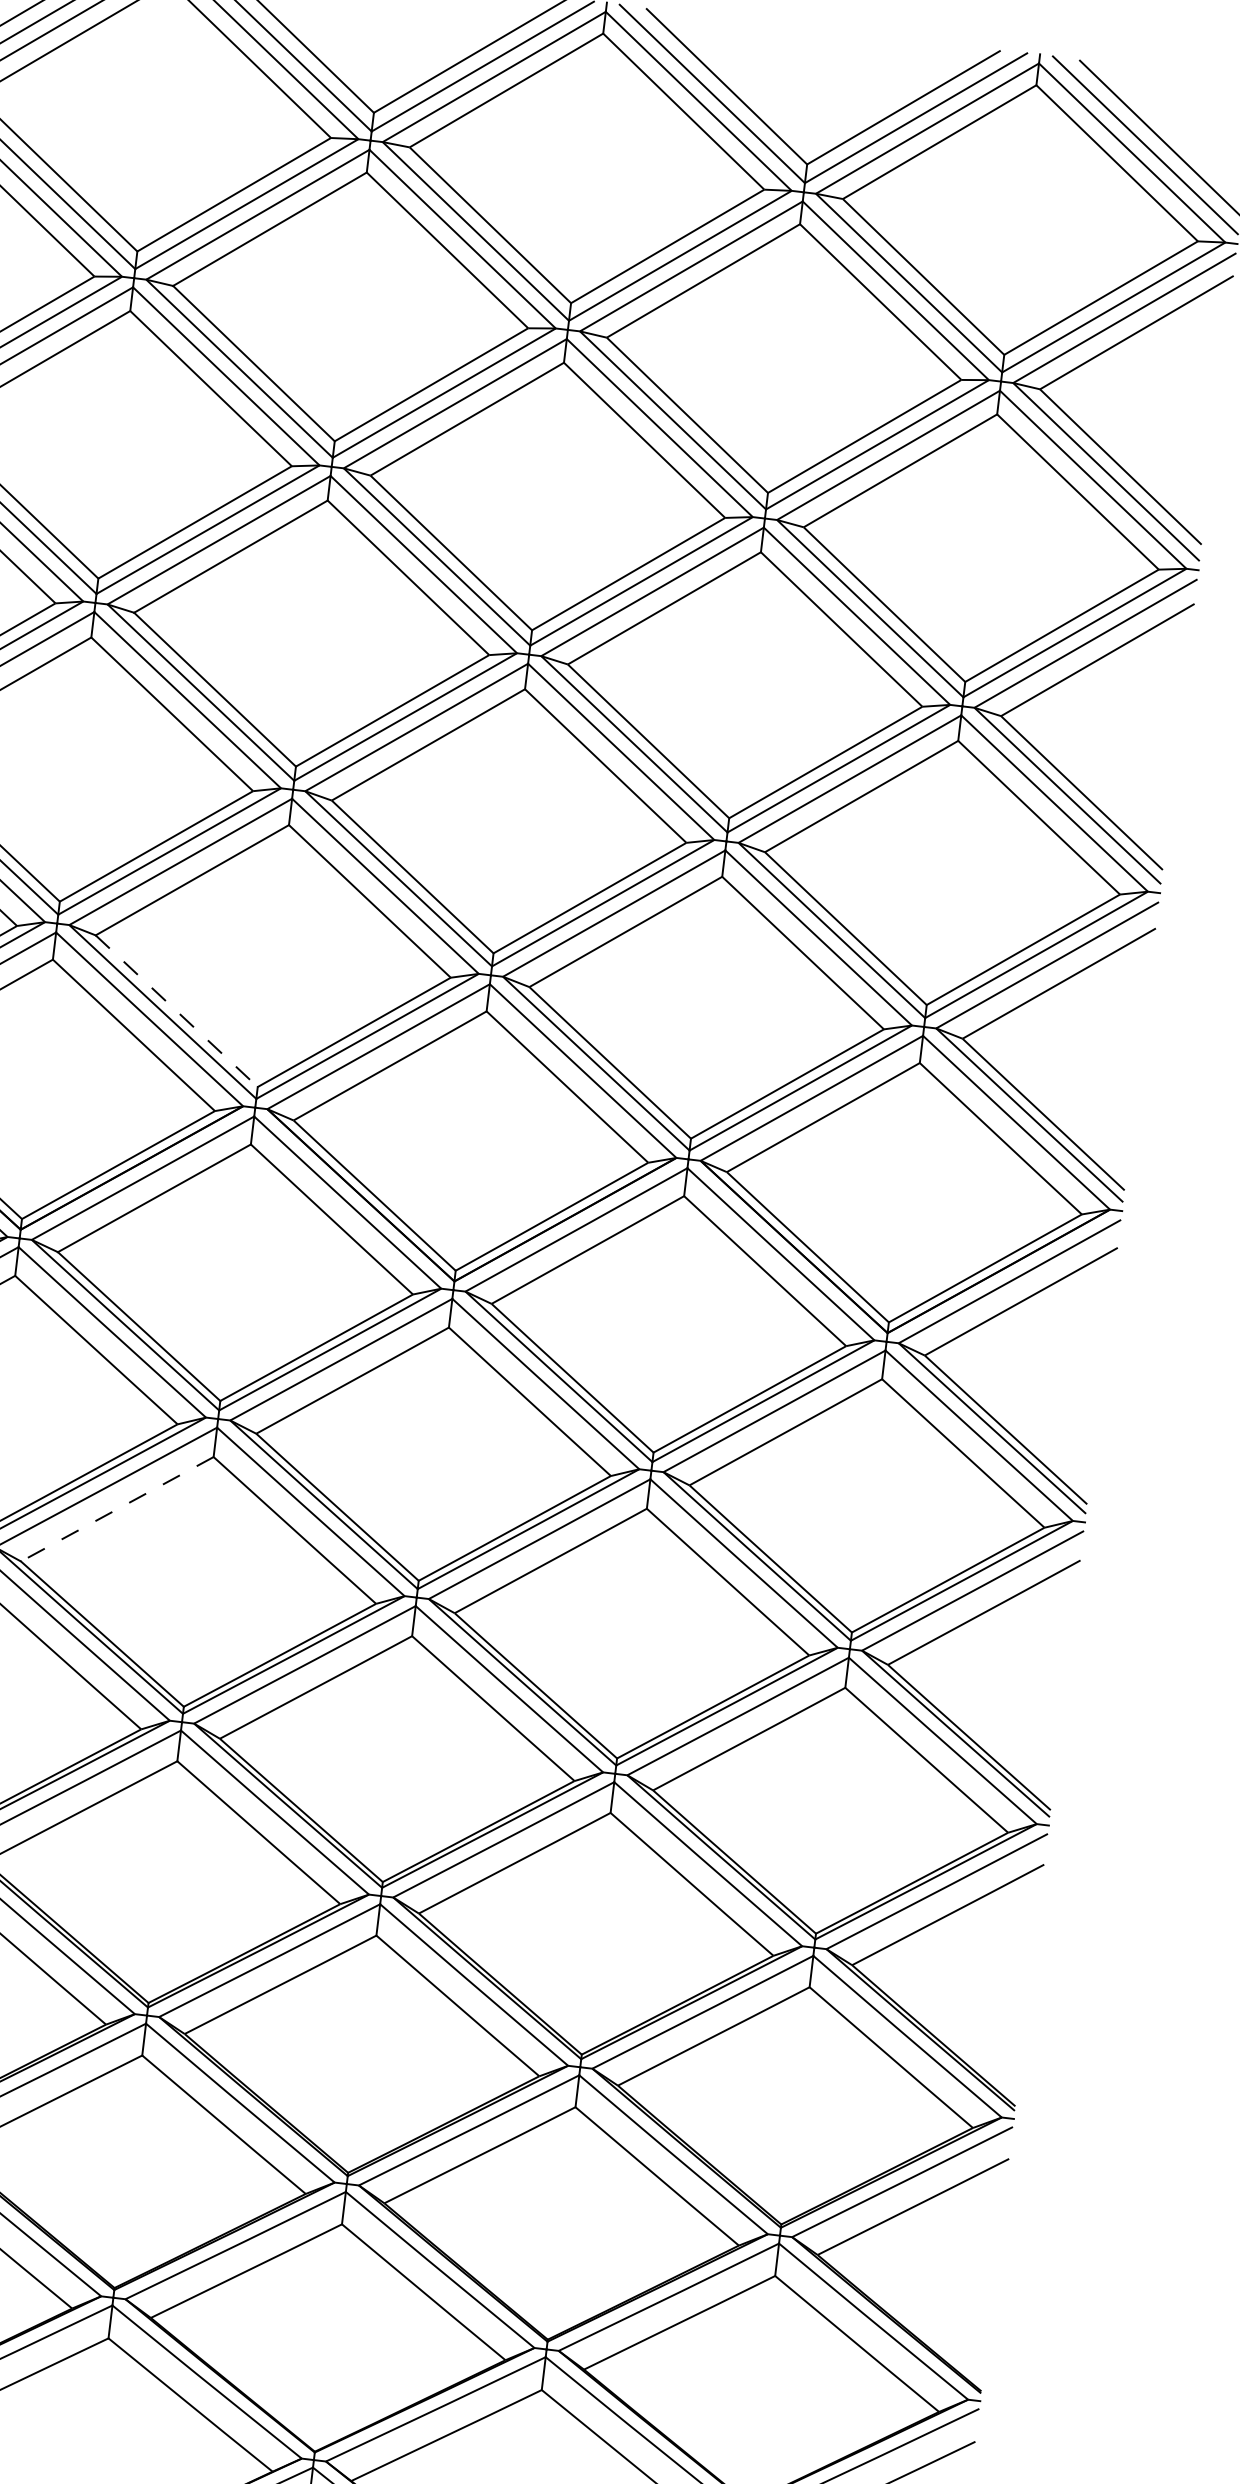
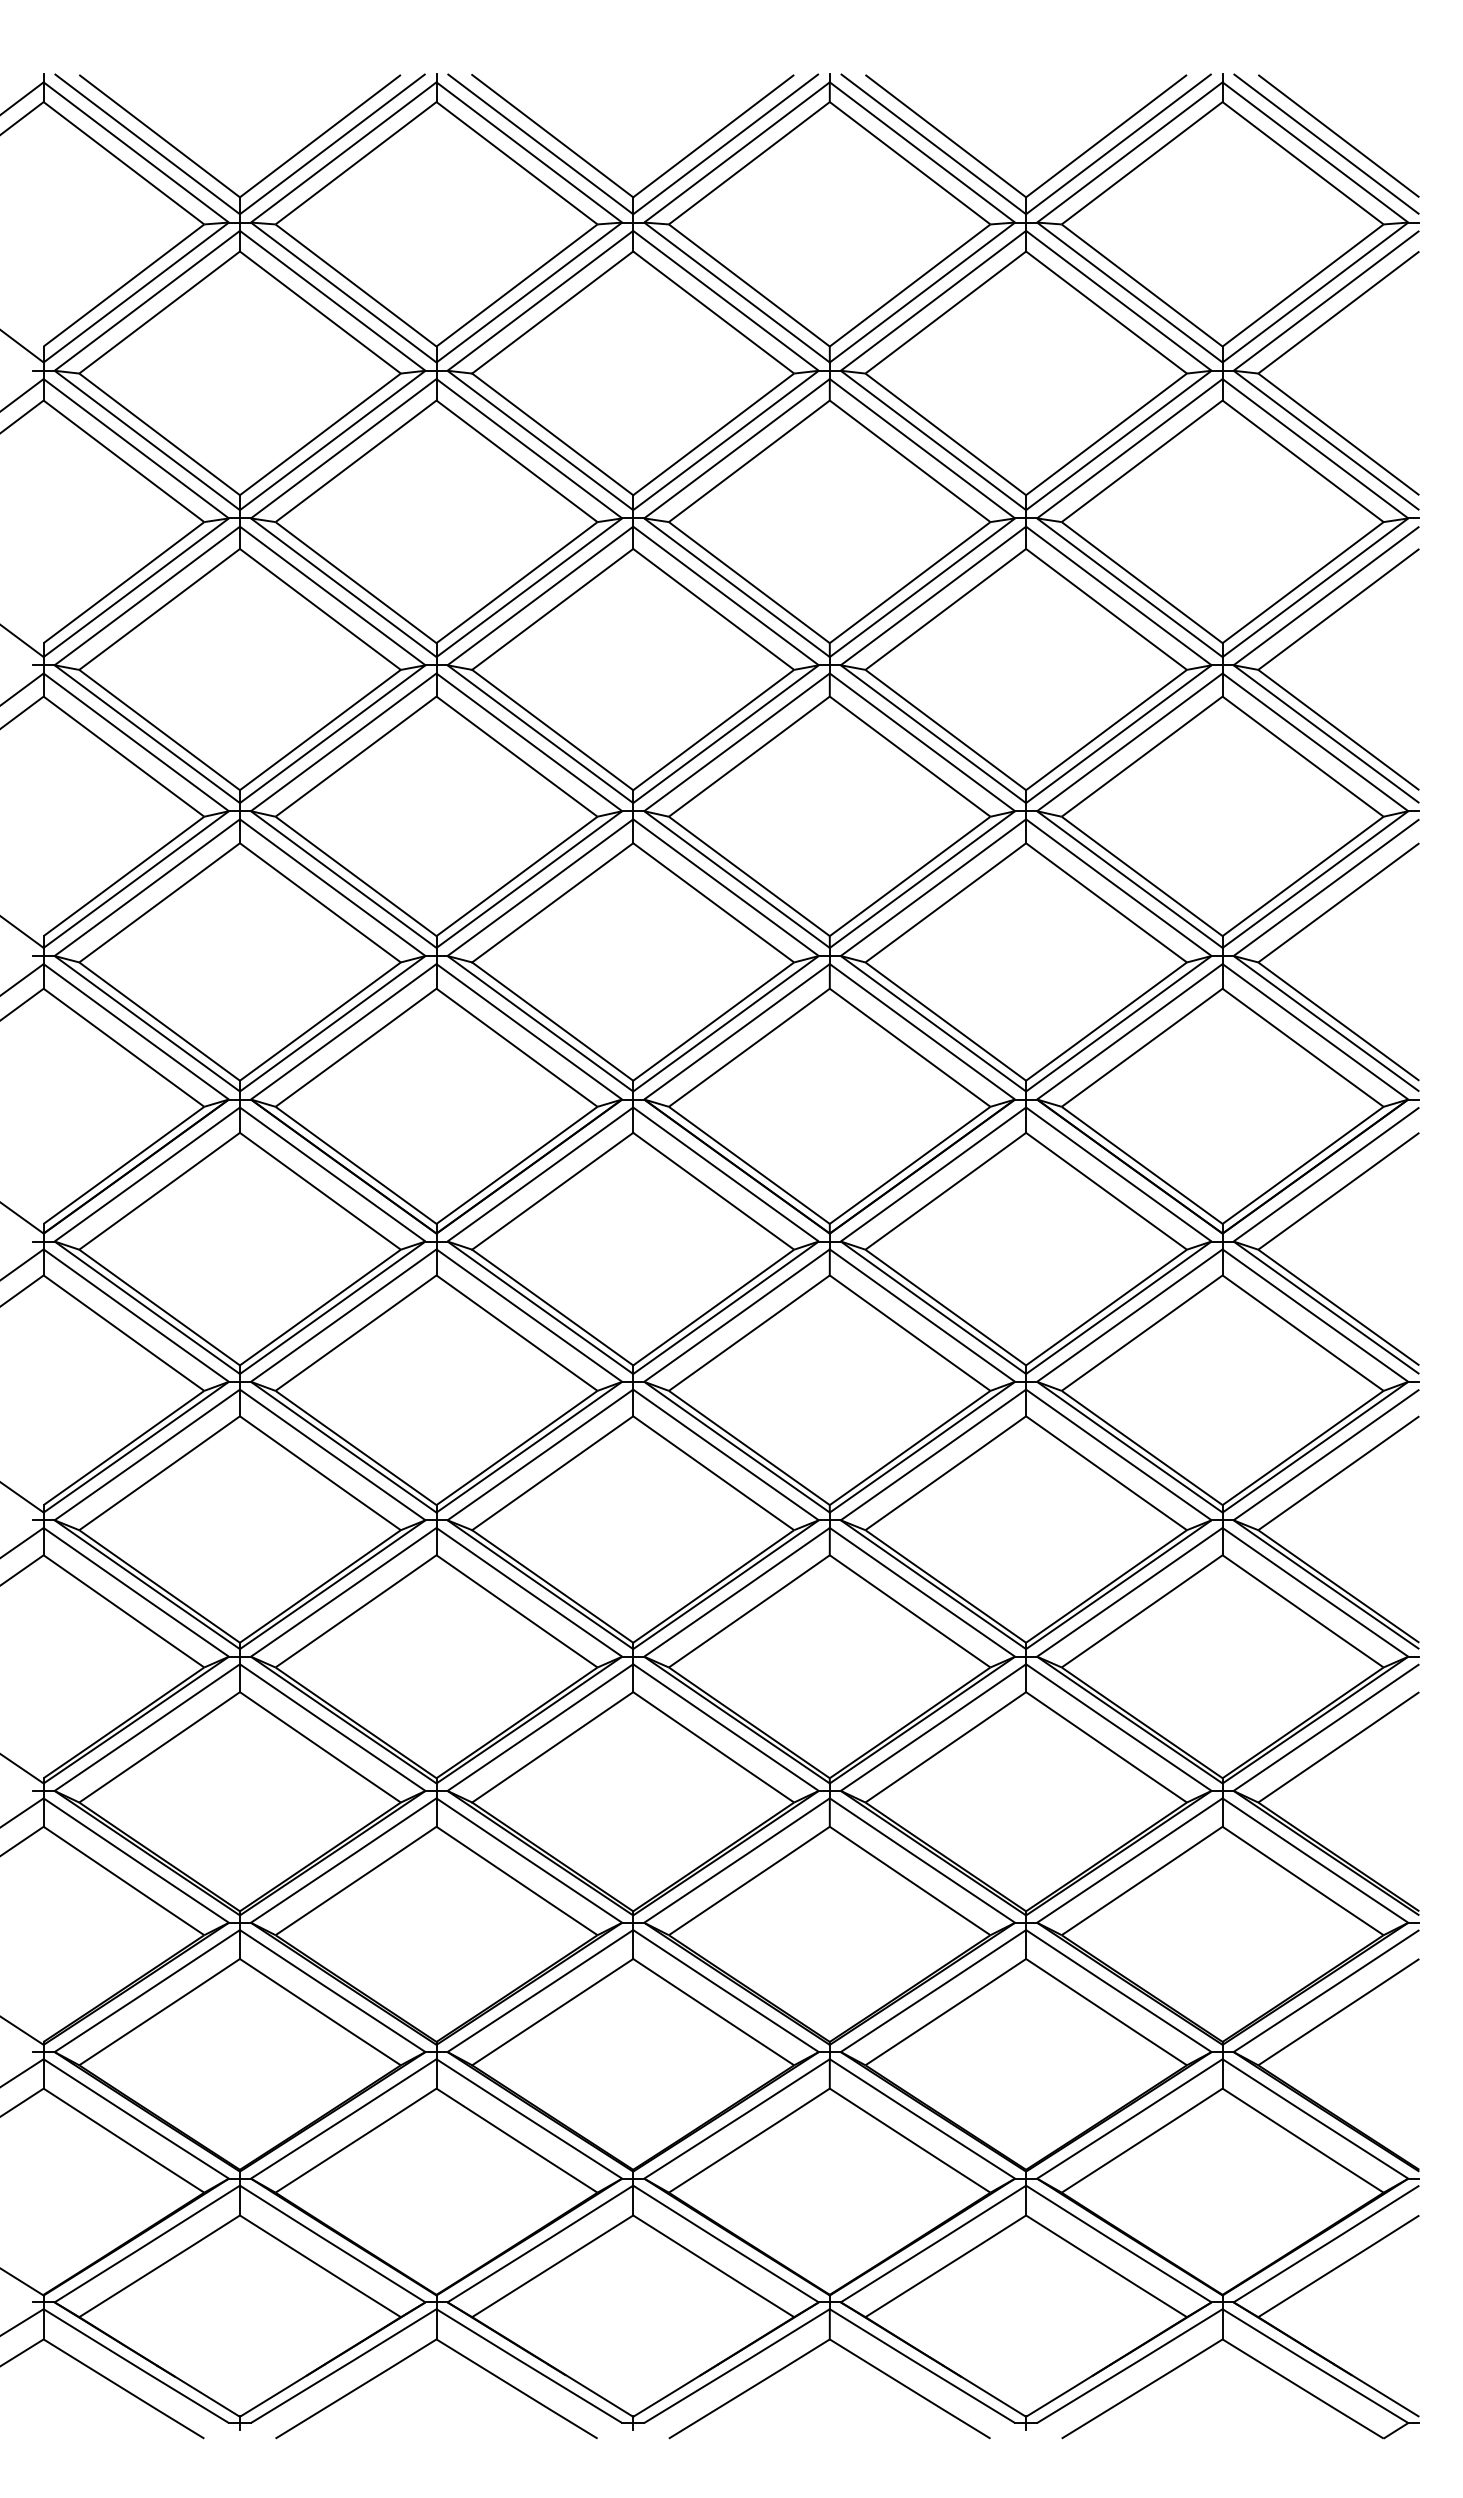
line: (176, 1011) -> (552, 1021), dashed -> solid
line: (117, 1509) -> (552, 1473), dashed -> solid

